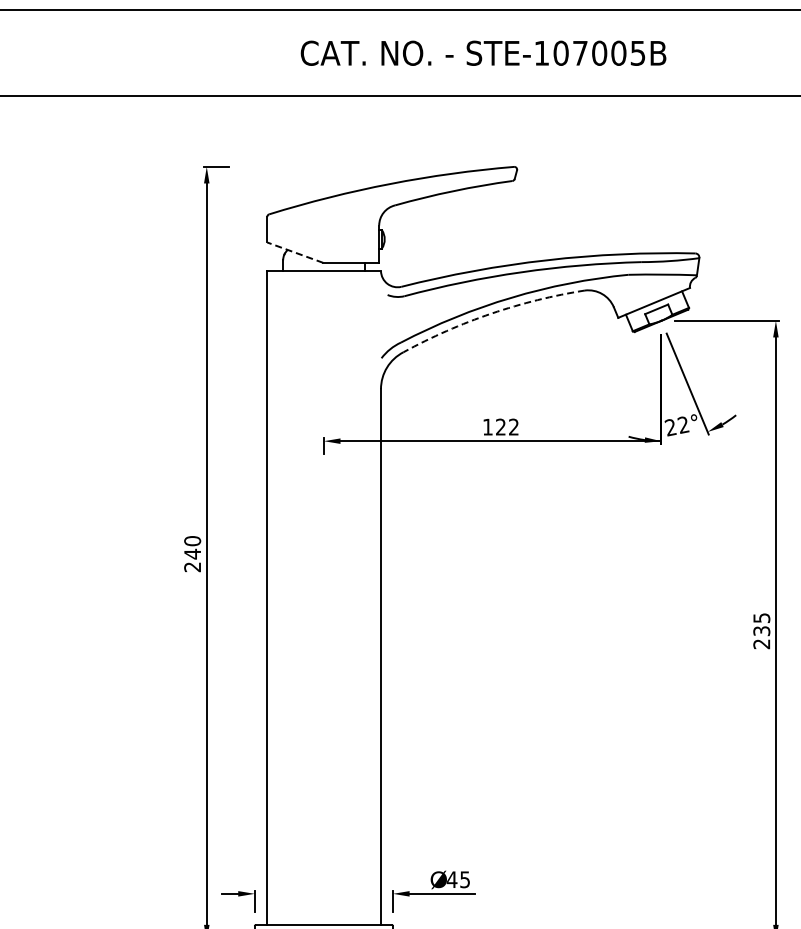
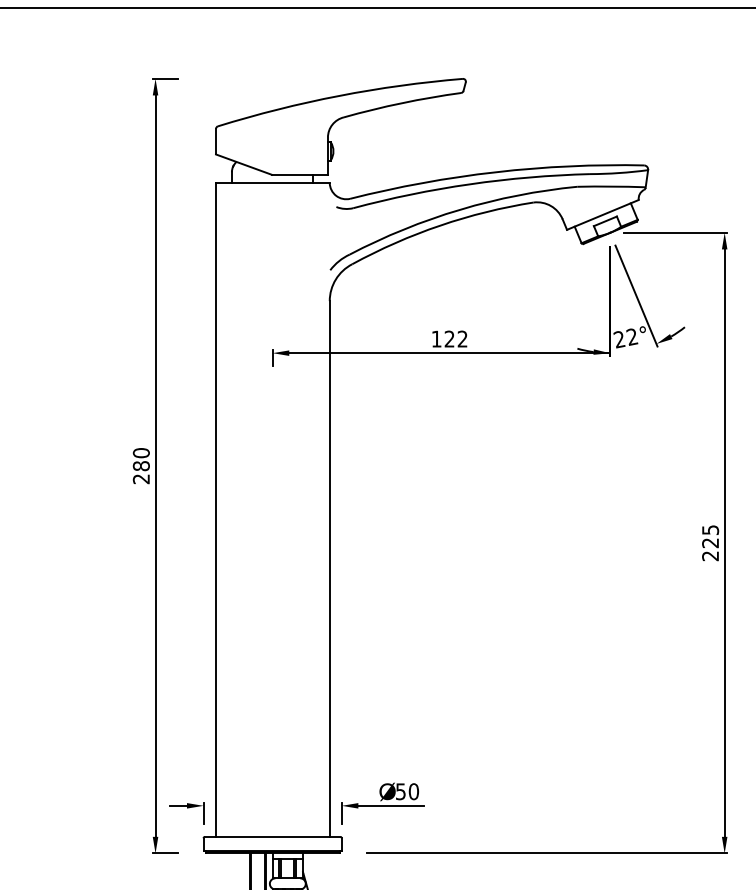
line: (295, 252) -> (244, 164), dashed -> solid
arc: (491, 313) -> (440, 225), dashed -> solid
text: (192, 553) -> (141, 465), 240 -> 280
text: (761, 631) -> (710, 543), 235 -> 225
text: (458, 879) -> (407, 791), 45 -> 50

